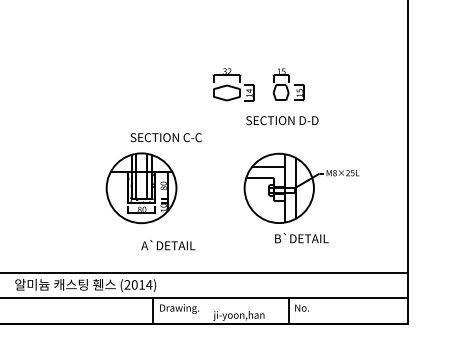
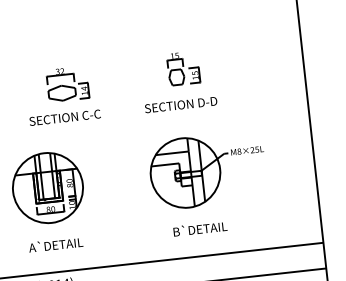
part: (233, 84) -> (67, 84), moved
text: (165, 137) -> (64, 117), moved
text: (301, 238) -> (200, 229), moved
text: (168, 245) -> (56, 244), moved

